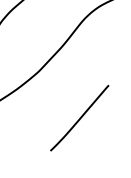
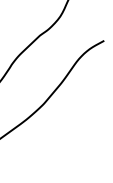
line: (79, 117) -> (78, 139), removed

